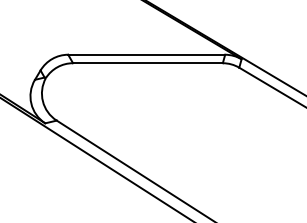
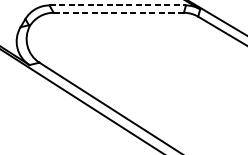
line: (147, 54) -> (118, 5), solid -> dashed
line: (147, 63) -> (118, 13), solid -> dashed

